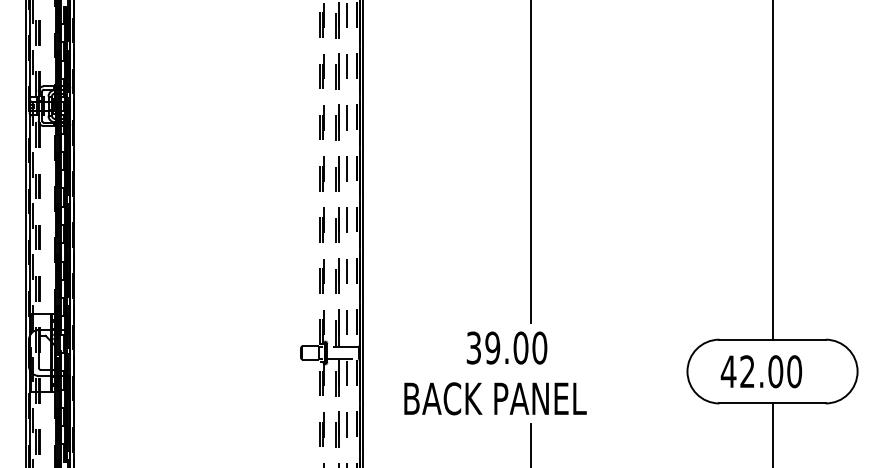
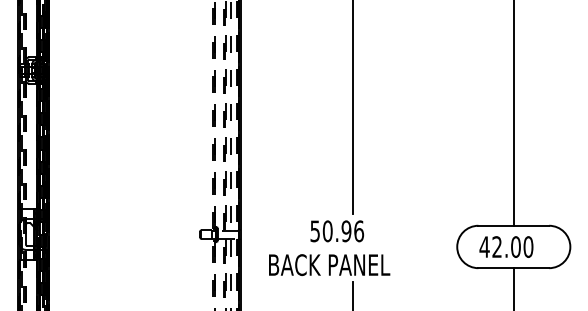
text: (507, 348) -> (337, 231), 39.00 -> 50.96

